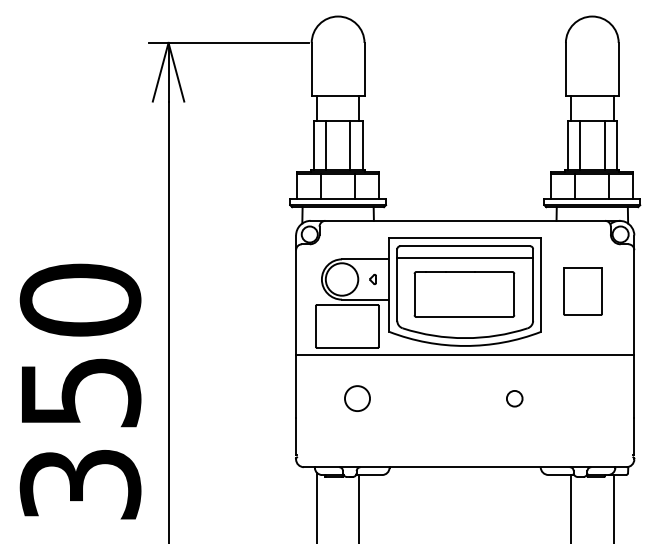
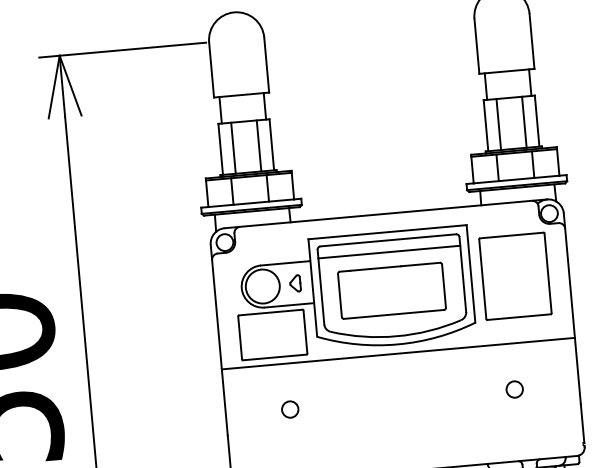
part: (372, 279) -> (294, 283), size x1.67
part: (582, 291) -> (514, 276), size x1.67
circle: (357, 398) -> (290, 409), size x0.62
circle: (514, 398) -> (514, 389), moved

